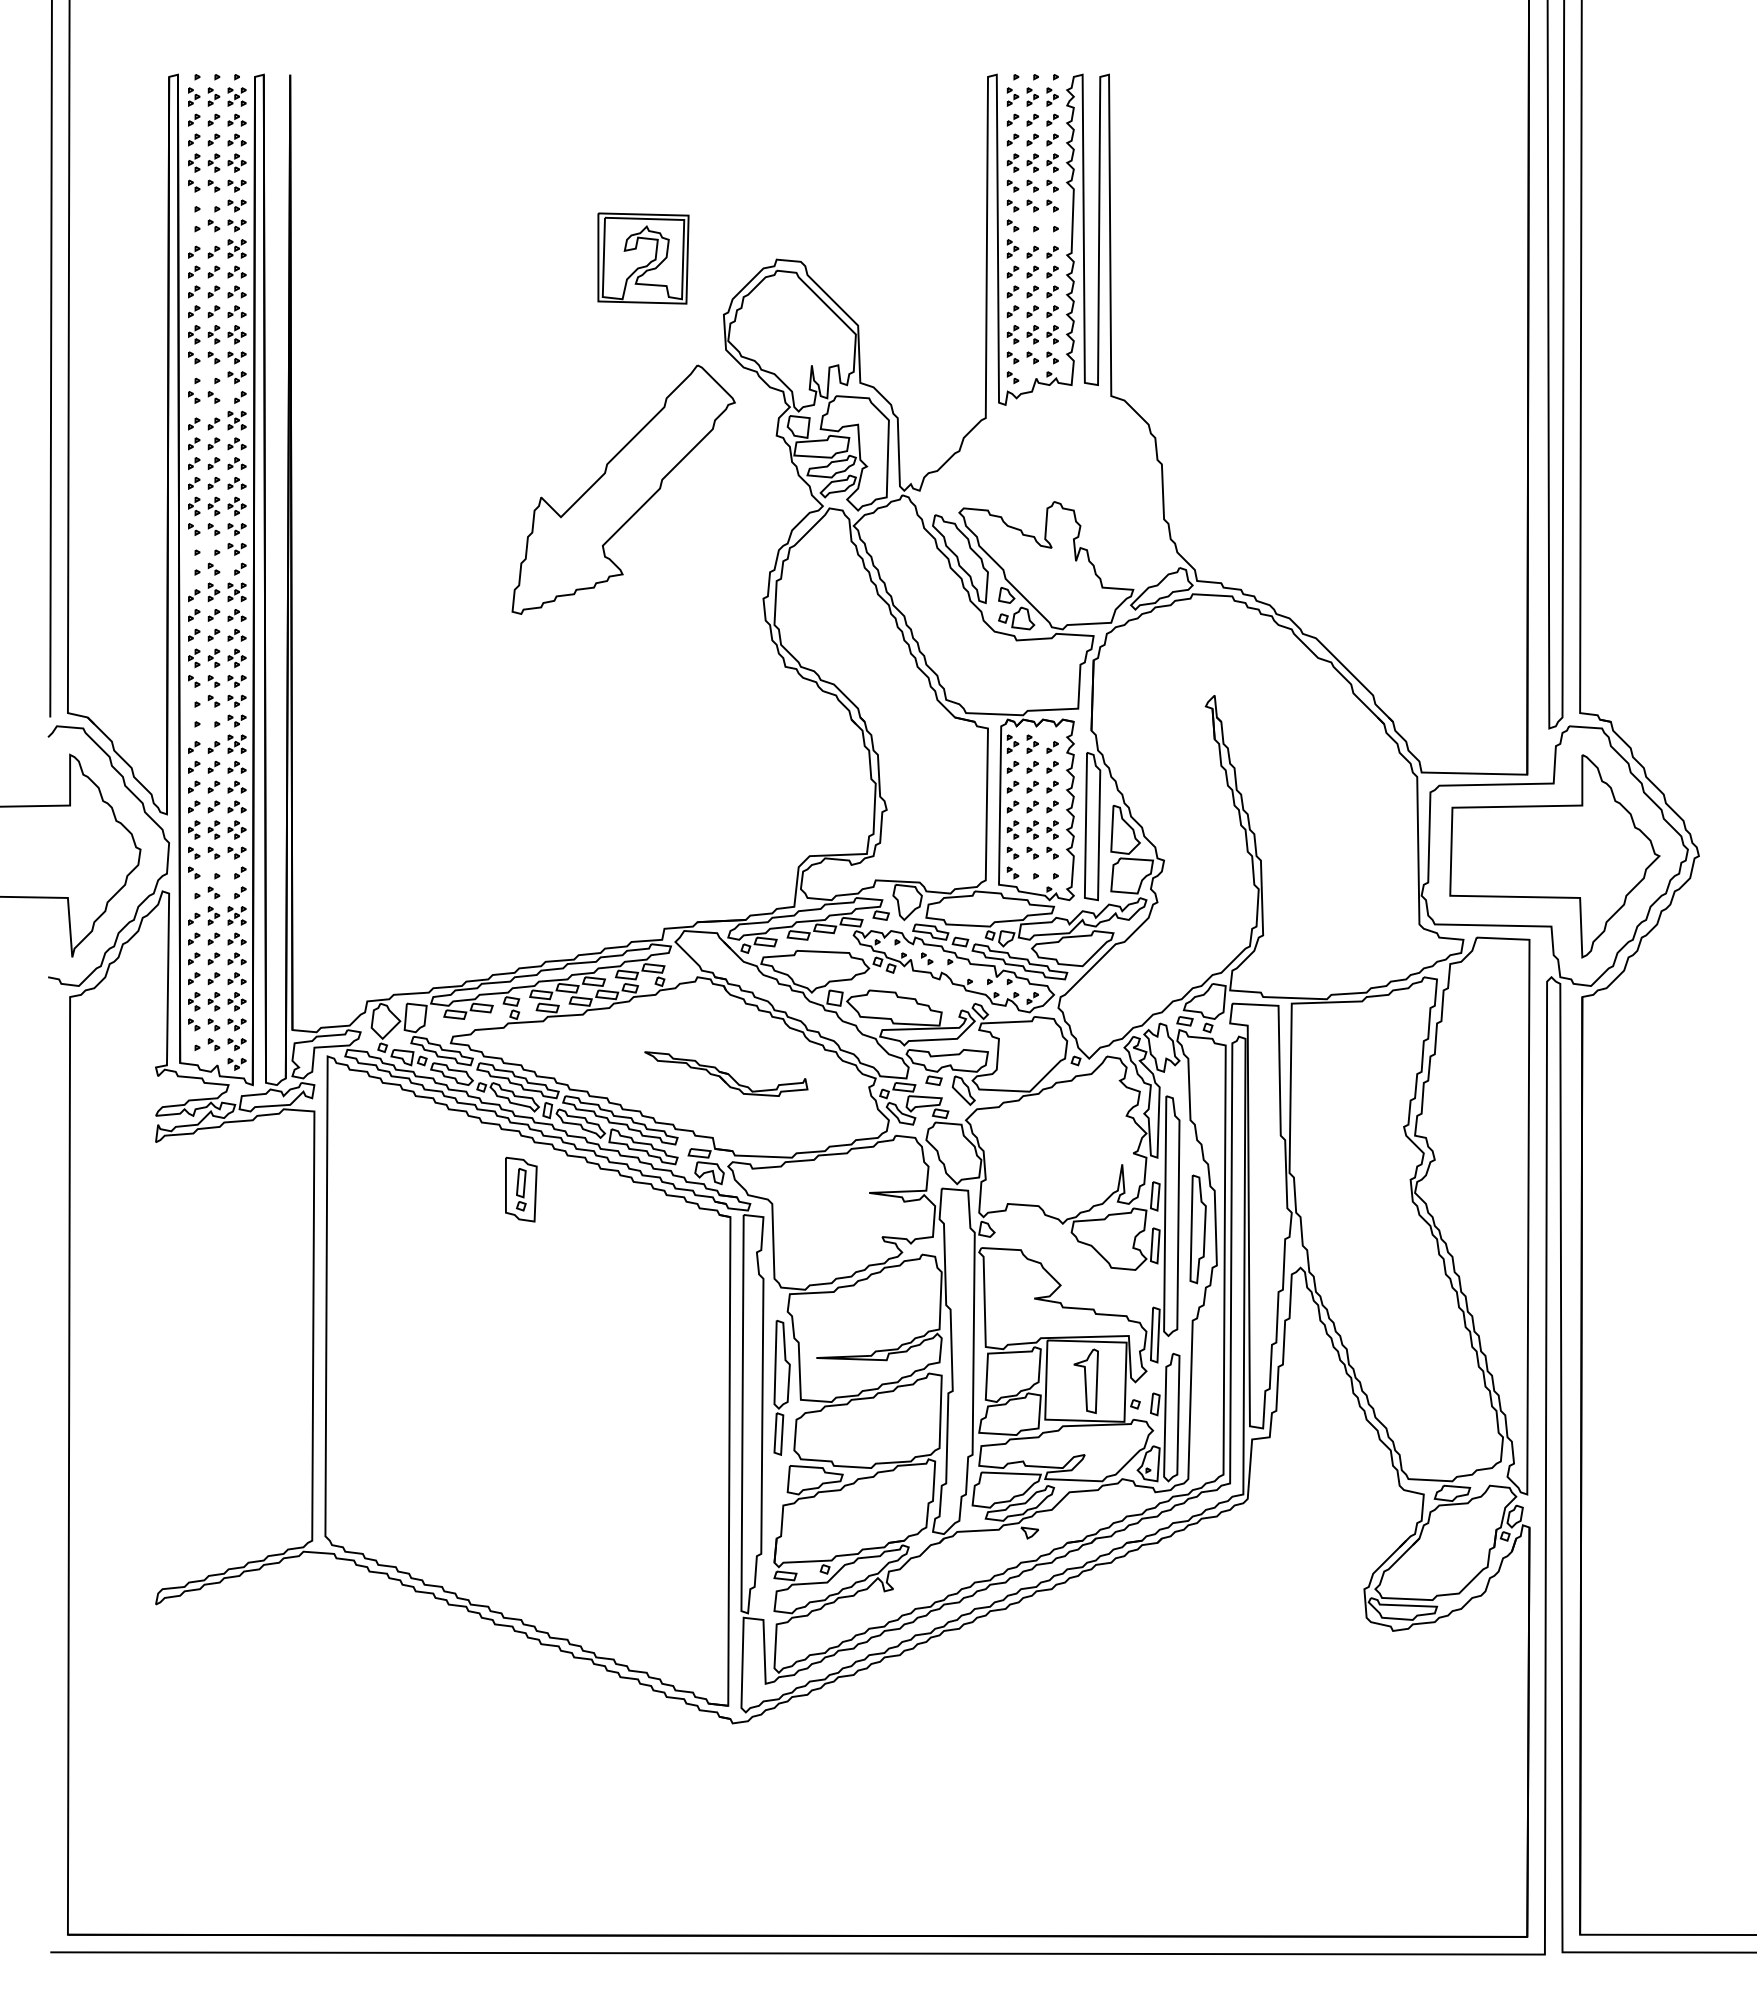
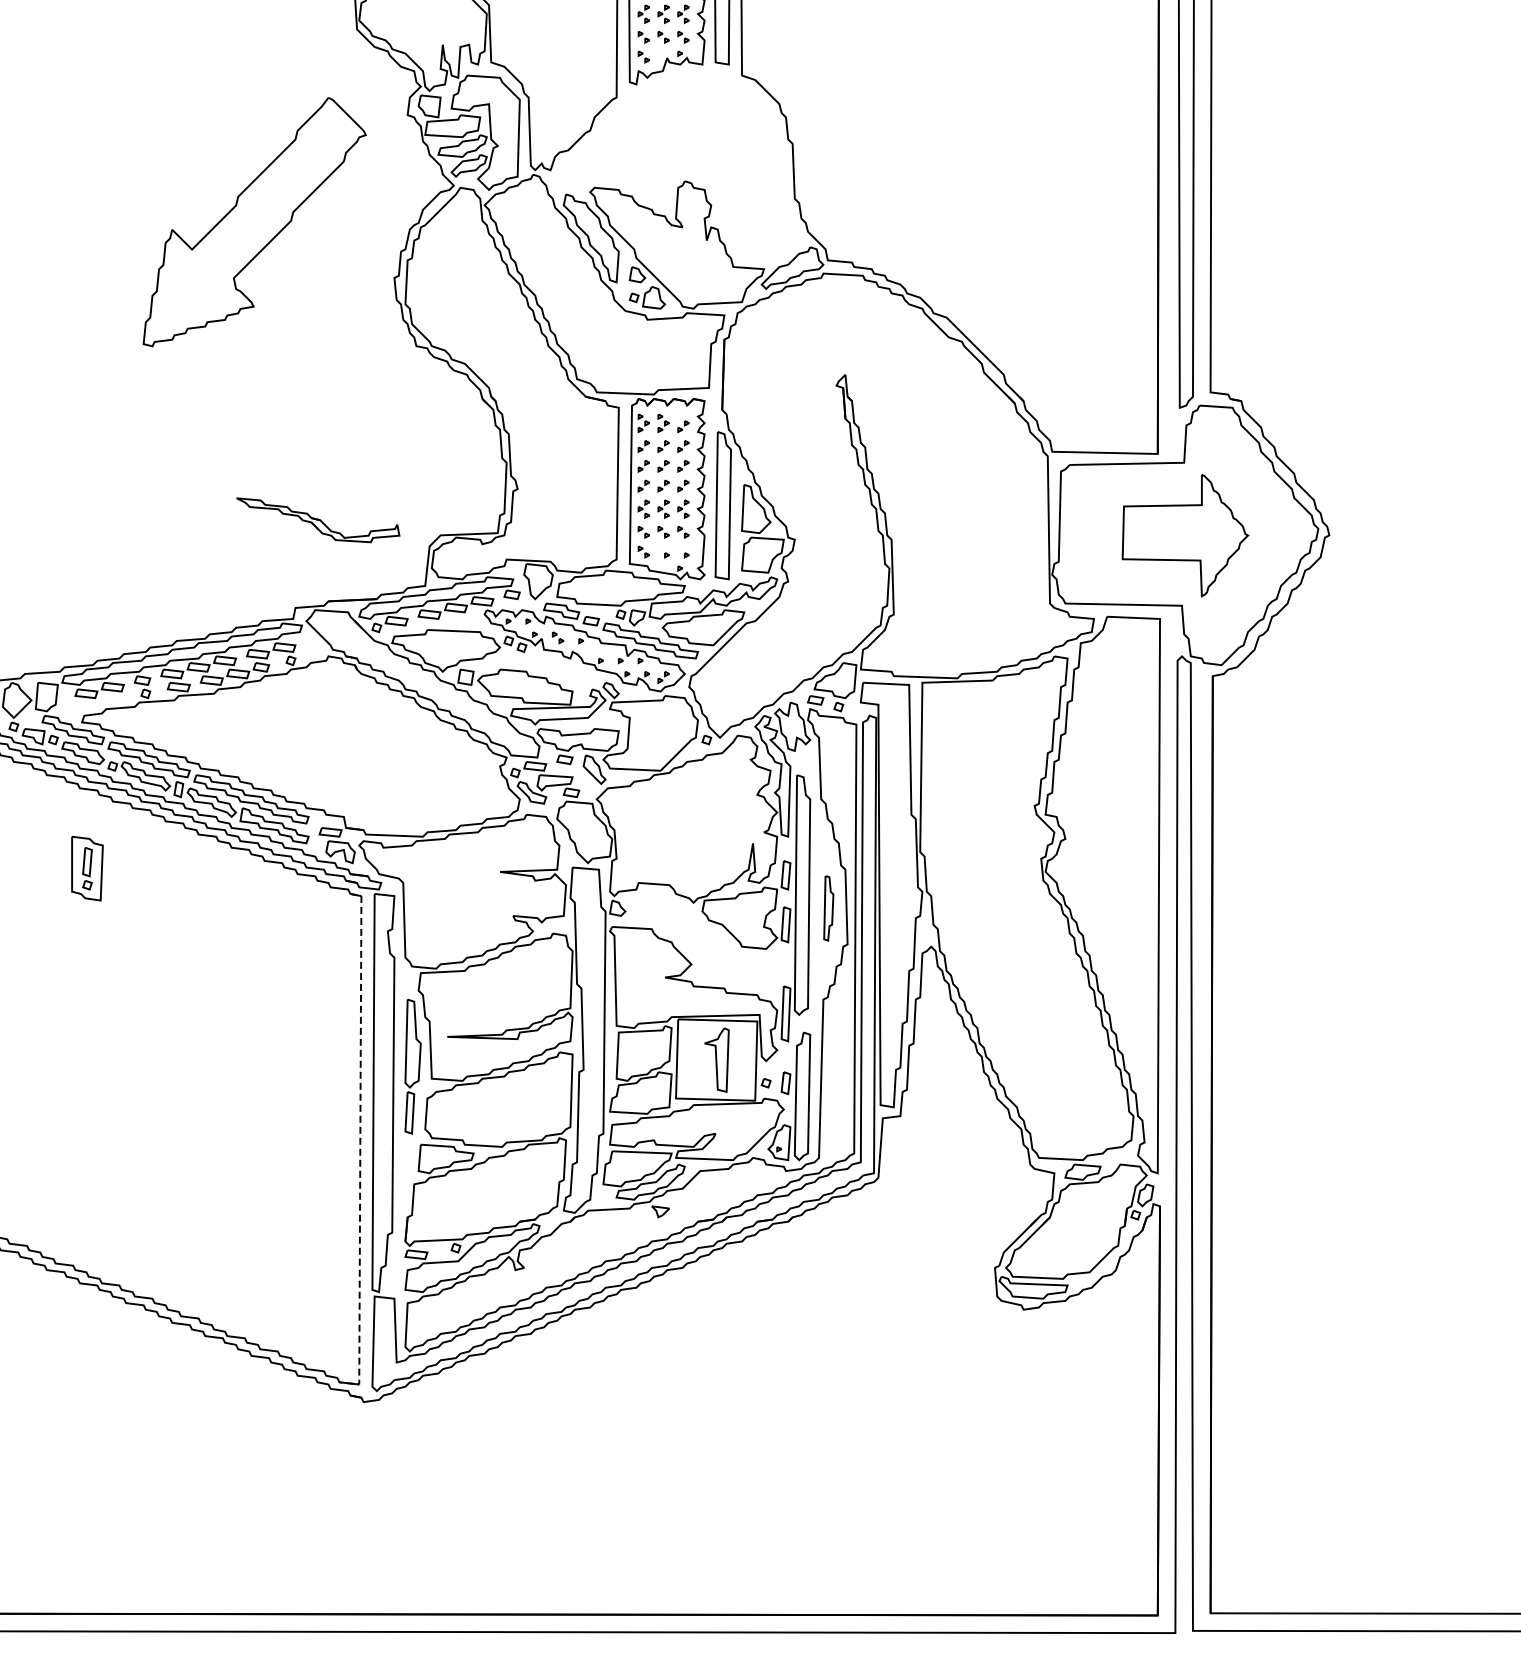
part: (623, 489) -> (254, 221), moved
part: (1554, 856) -> (1184, 535), size x0.6
part: (726, 1073) -> (318, 519), moved
part: (521, 1189) -> (87, 868), moved
part: (1197, 1229) -> (828, 908), size x0.6
line: (729, 1465) -> (360, 1144), solid -> dashed

